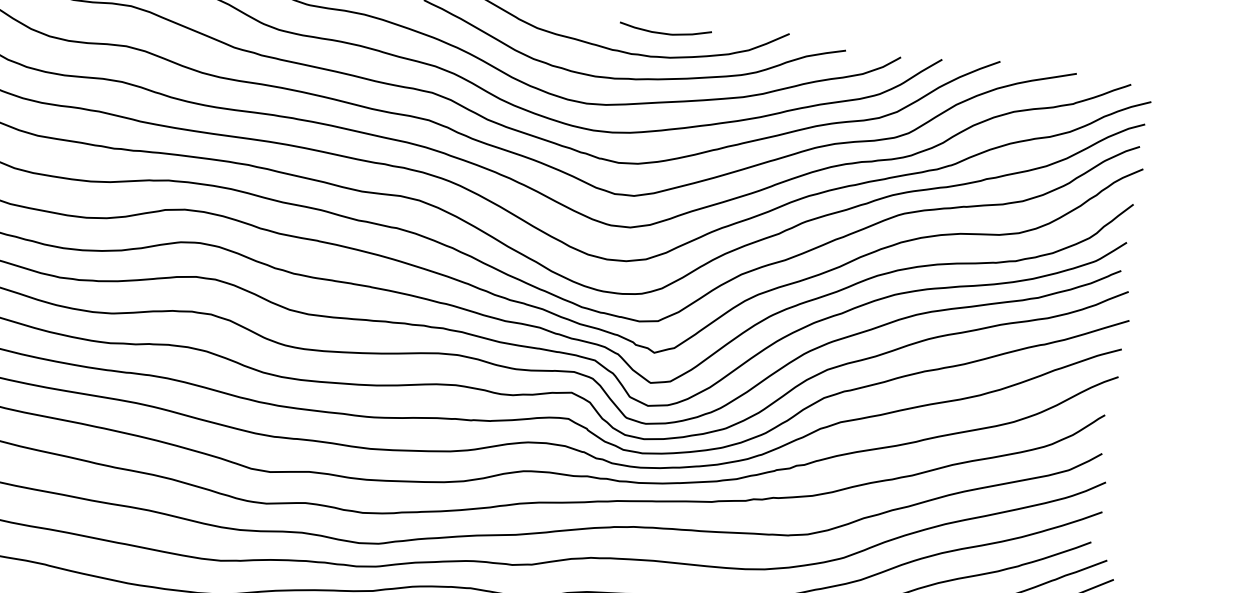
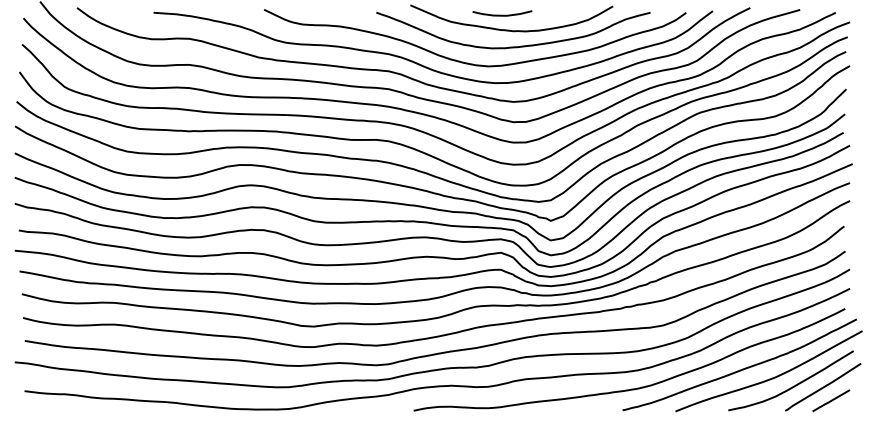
curve: (665, 31) -> (502, 14), moved

